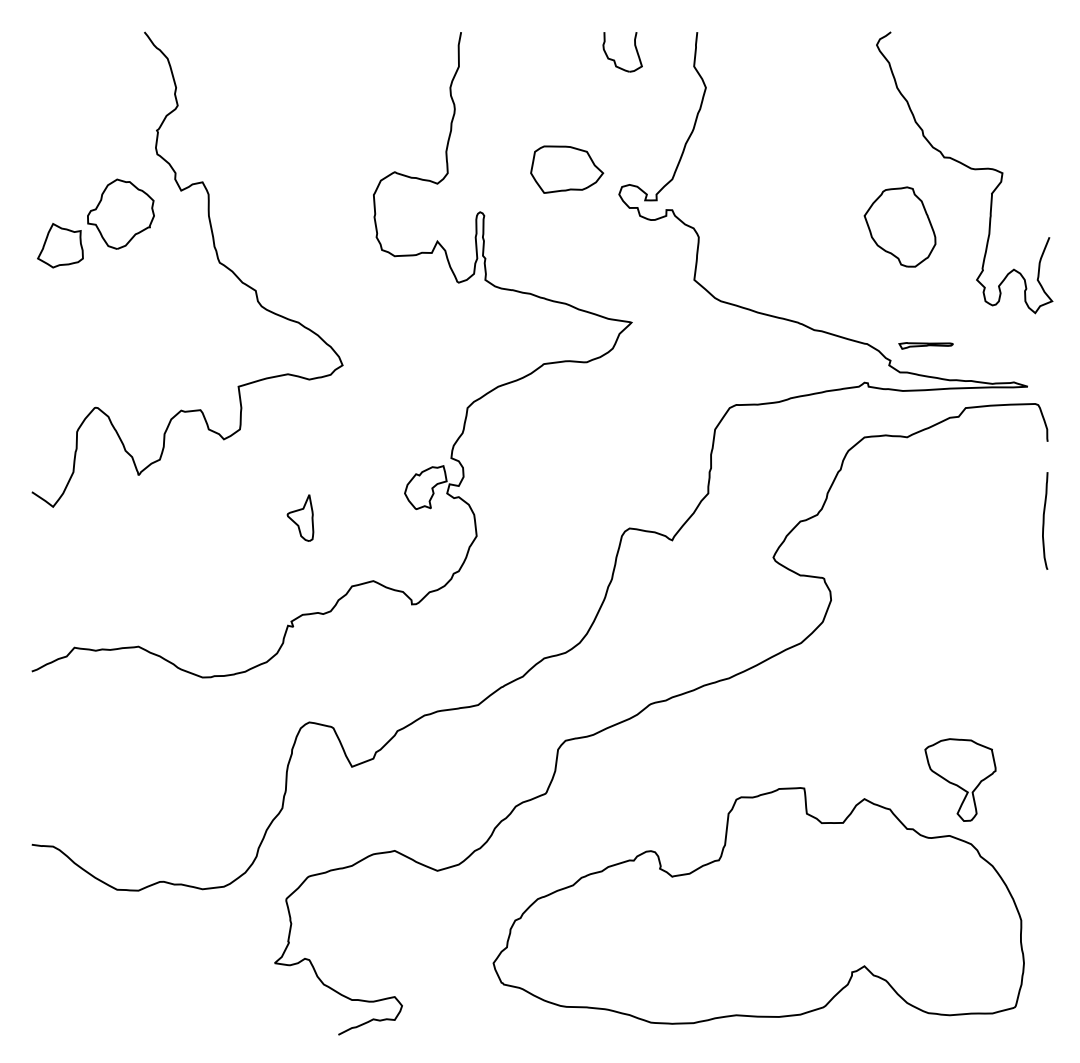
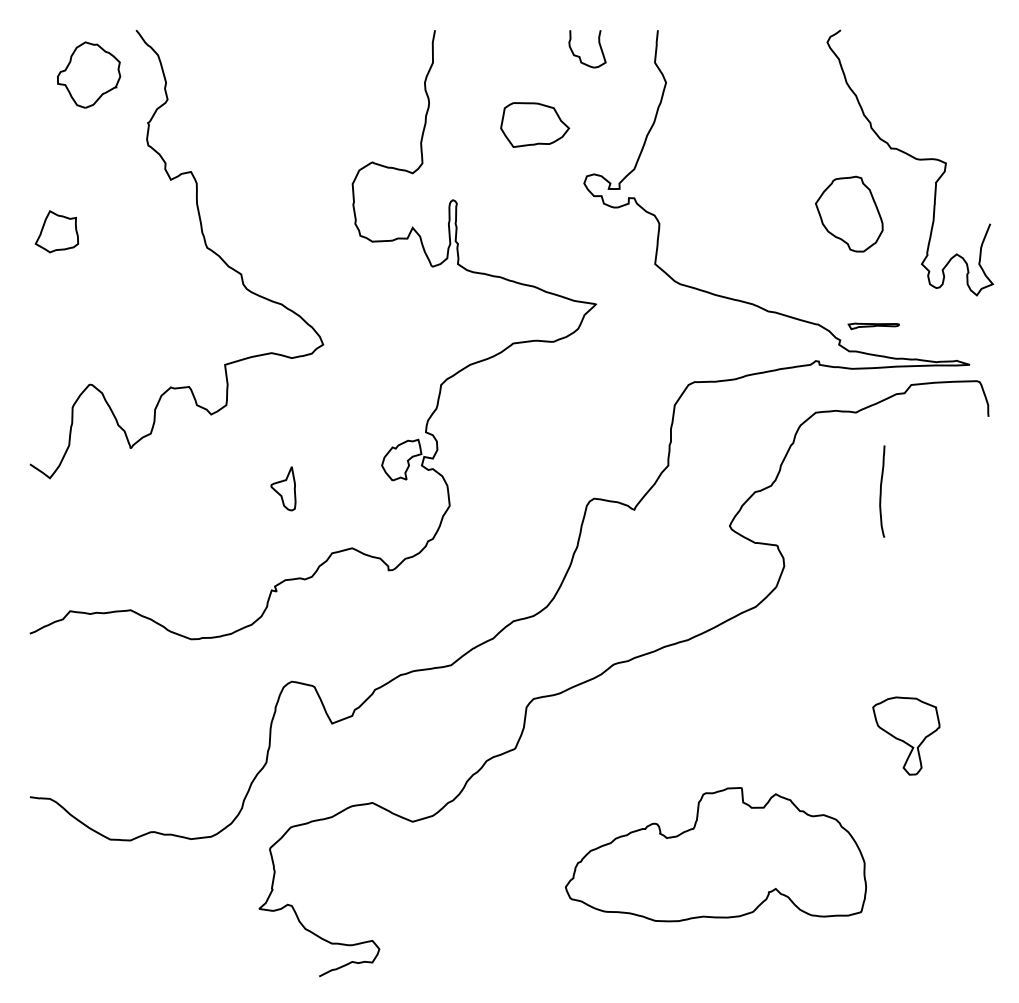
part: (567, 169) -> (535, 124), moved
part: (121, 213) -> (89, 74), moved
curve: (1044, 520) -> (881, 491), moved
part: (758, 905) -> (715, 854), size x0.6

